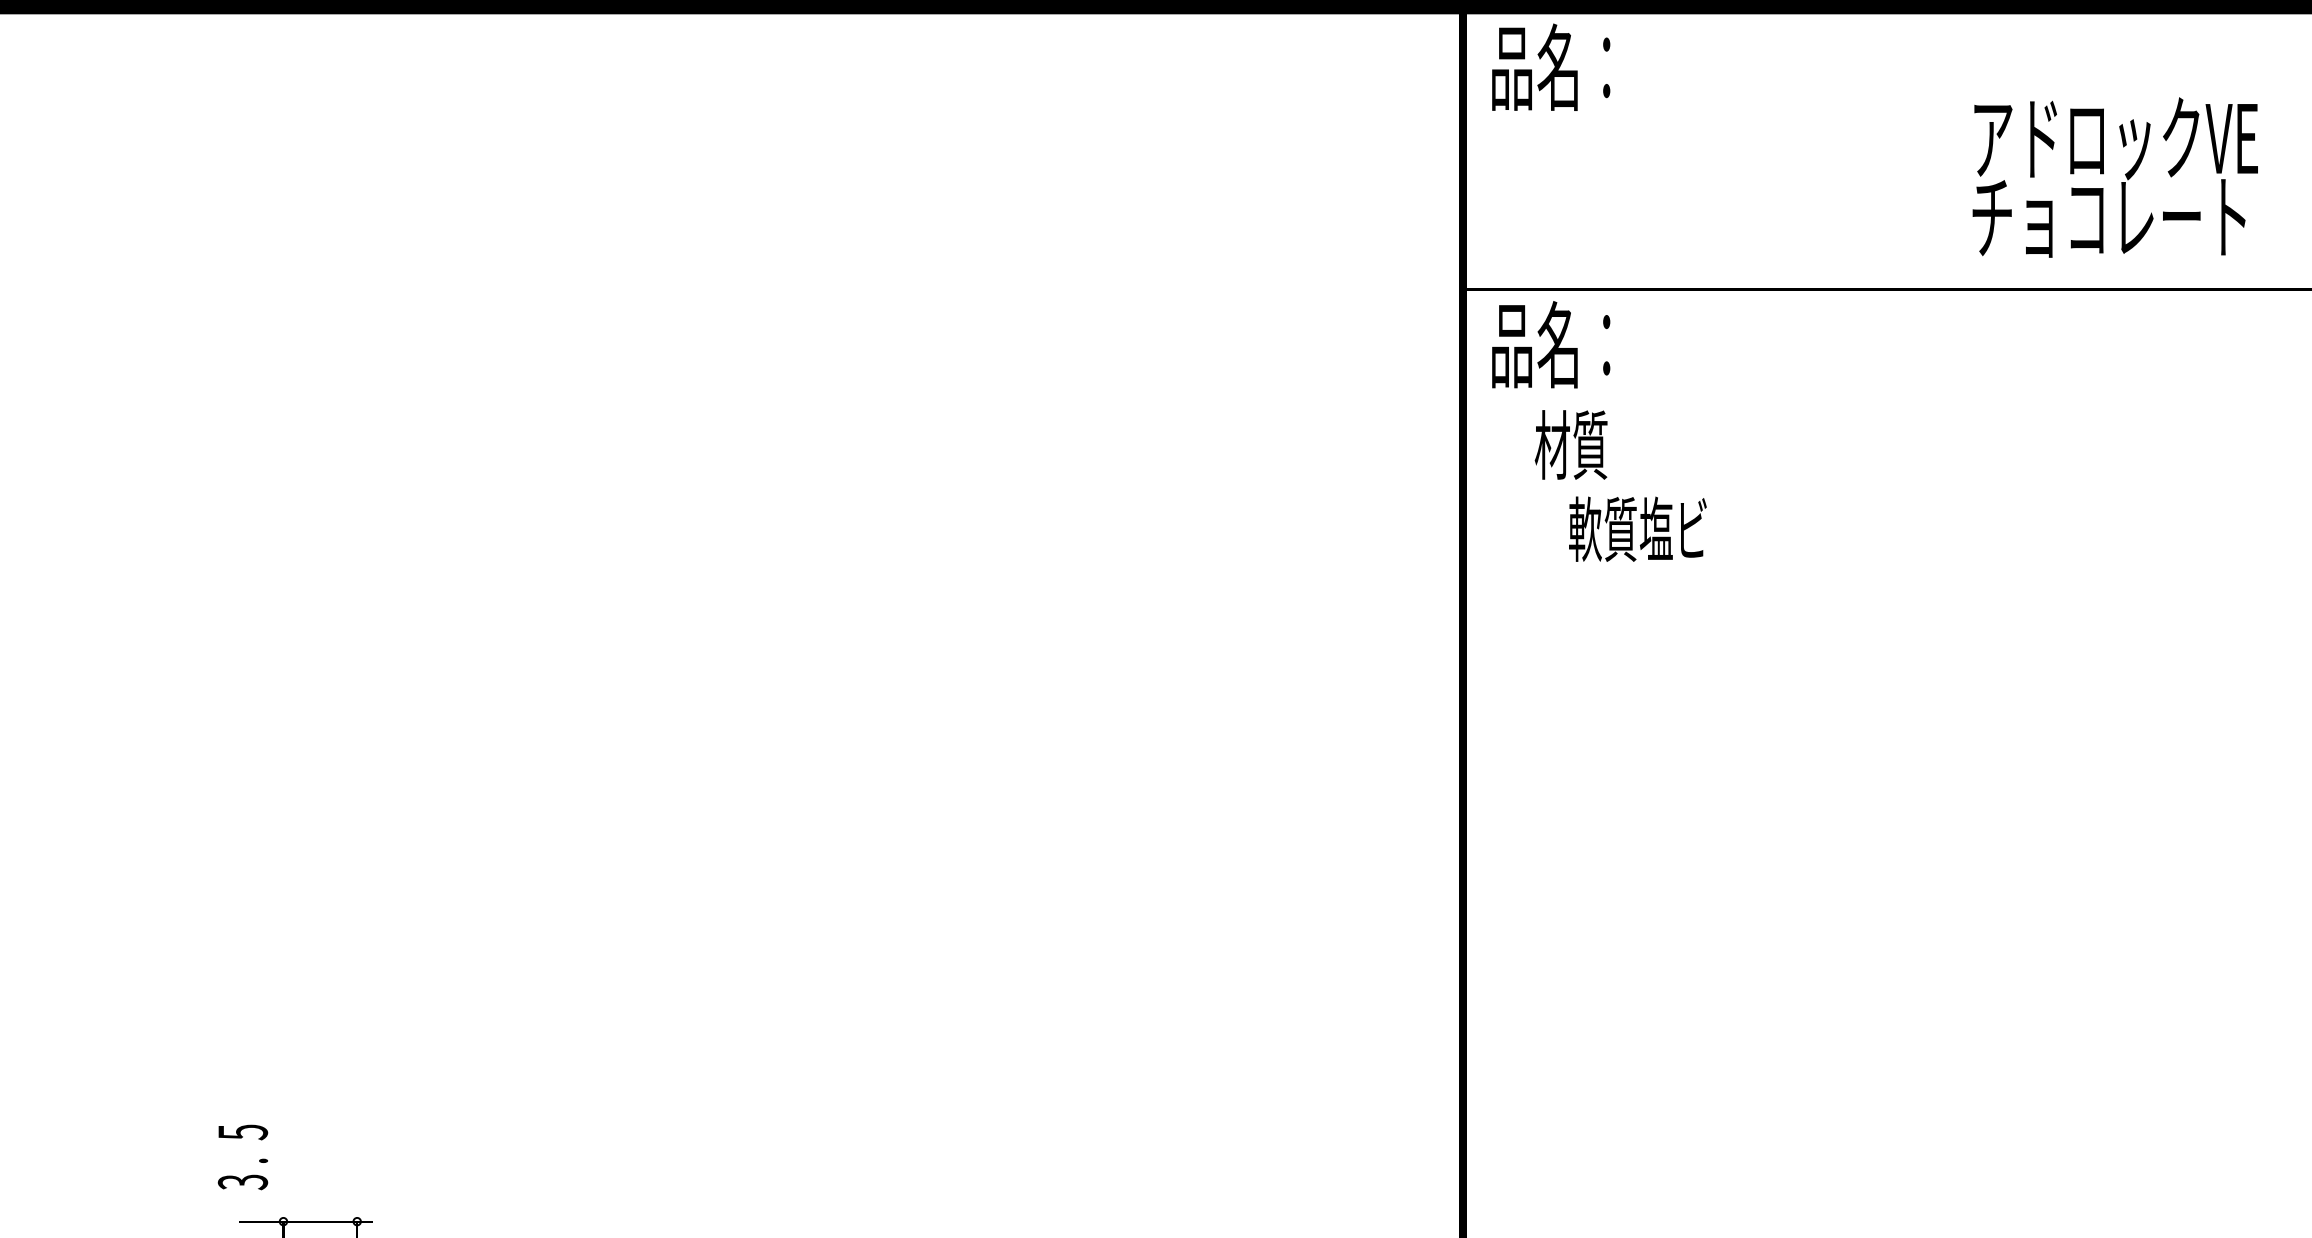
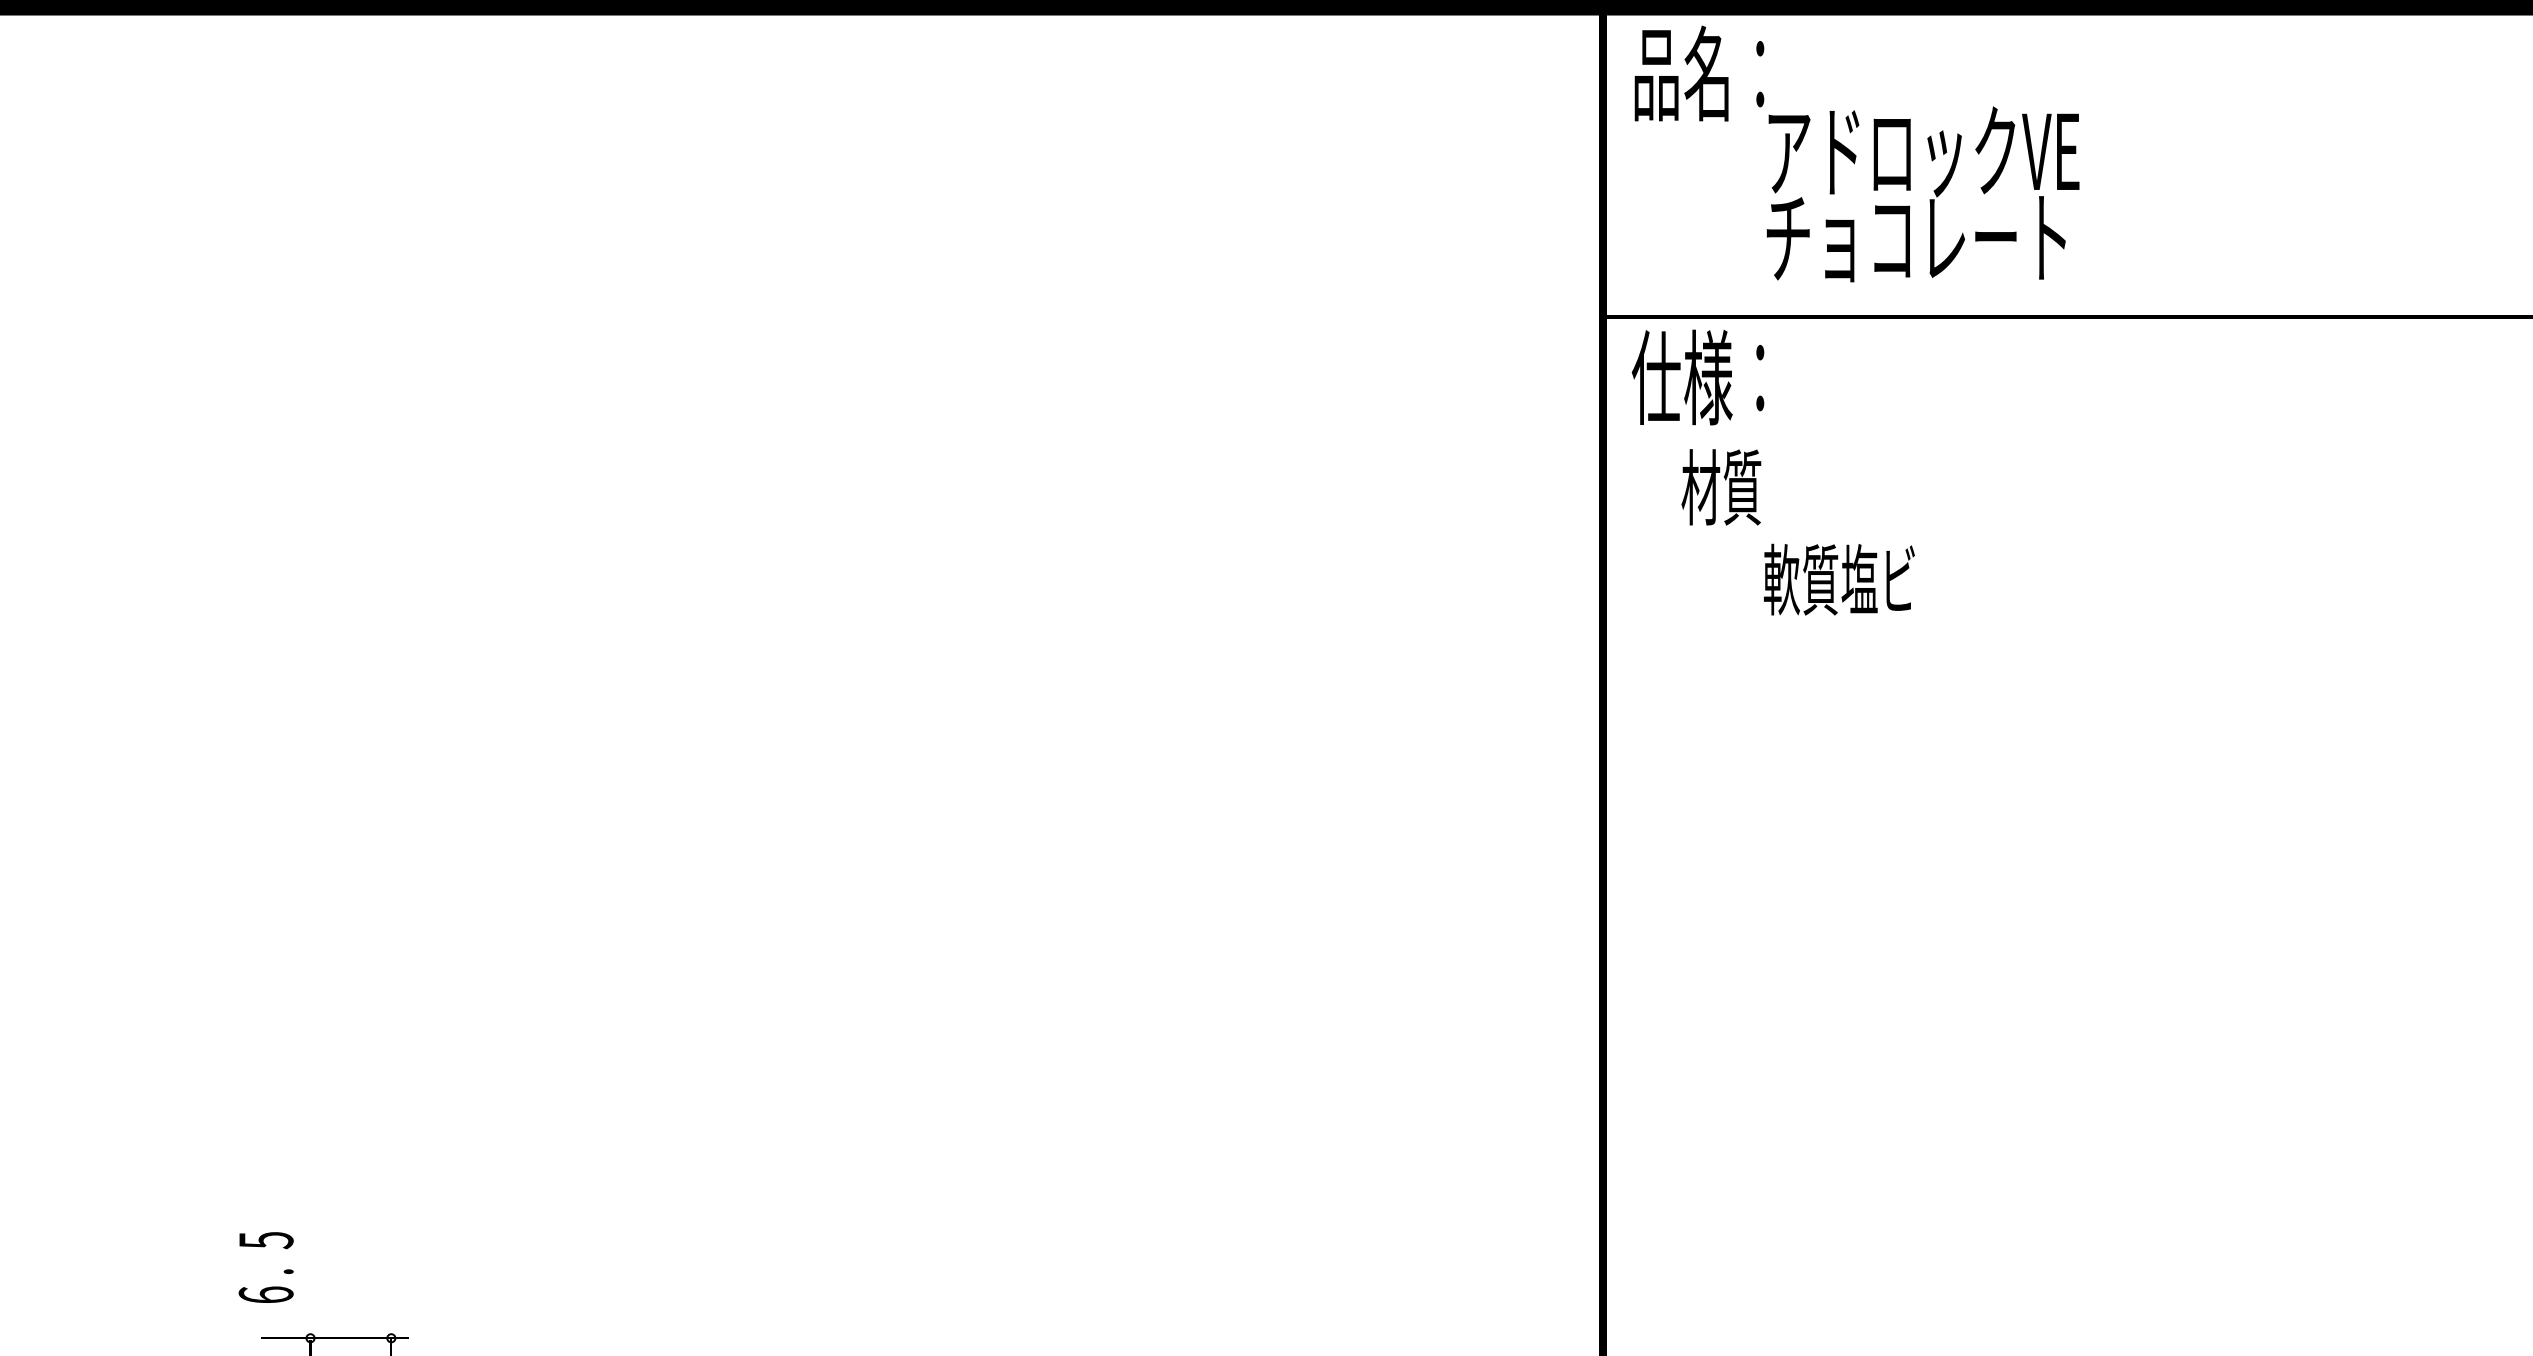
text: (2114, 177) -> (1922, 194), moved
text: (1535, 344) -> (1682, 377), 品名： -> 仕様：
text: (1637, 528) -> (1838, 578), moved
text: (242, 1182) -> (265, 1295), 3 -> 6

